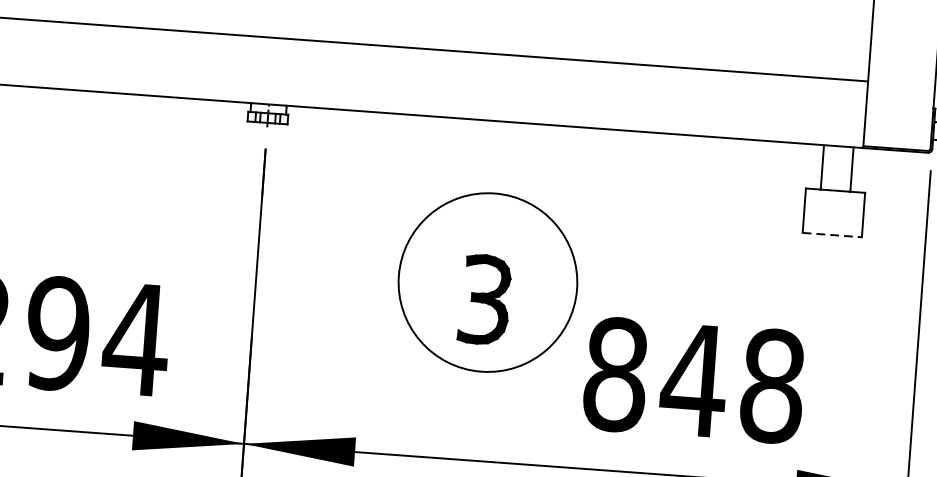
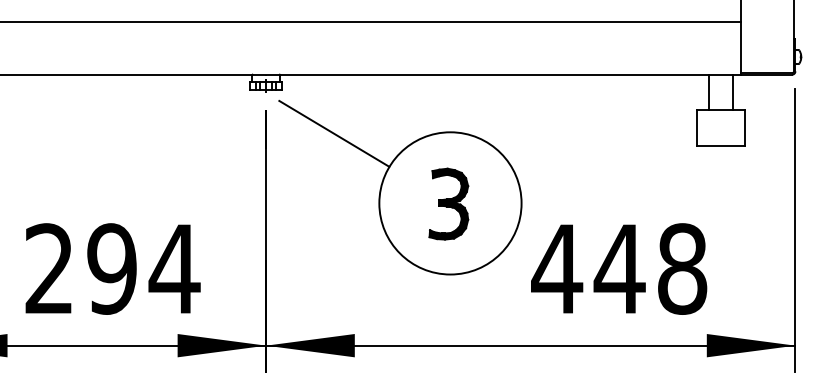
line: (349, 184) -> (334, 133), added
line: (832, 234) -> (721, 145), dashed -> solid
part: (484, 298) -> (448, 203), moved
text: (616, 373) -> (557, 268), 848 -> 448

